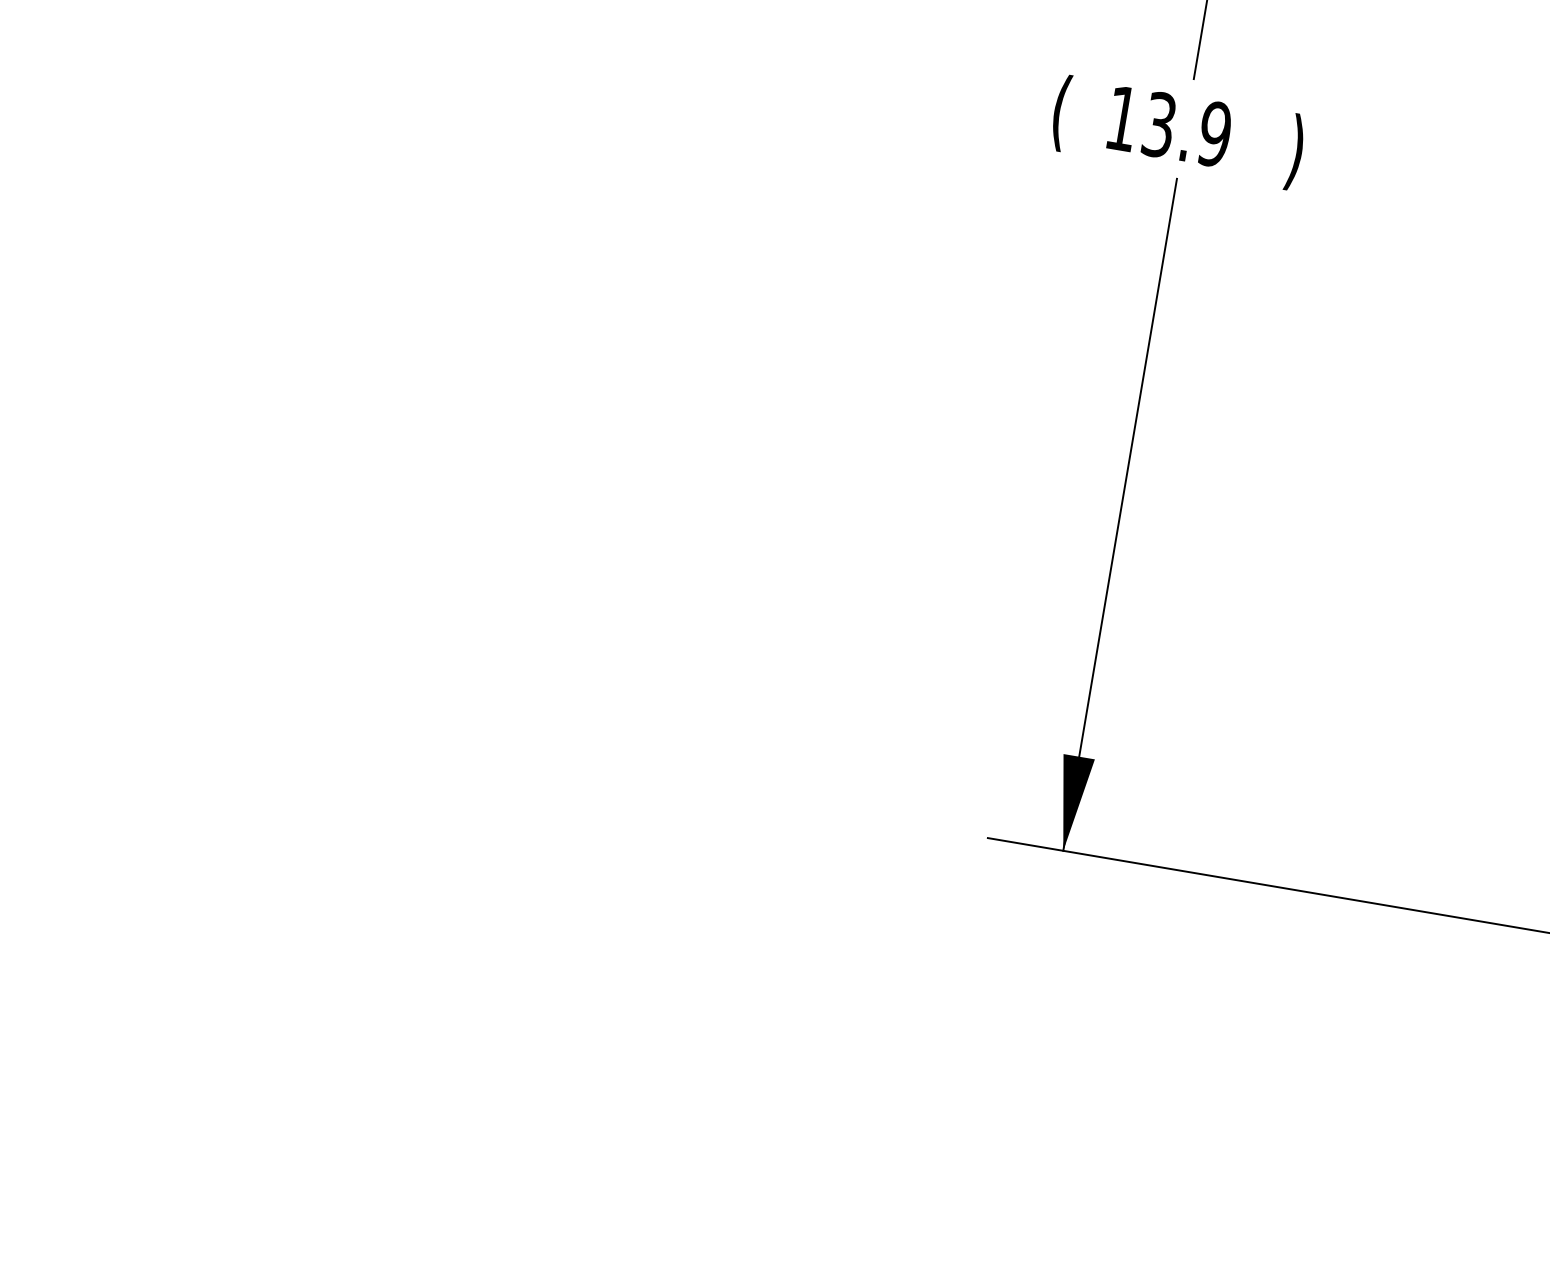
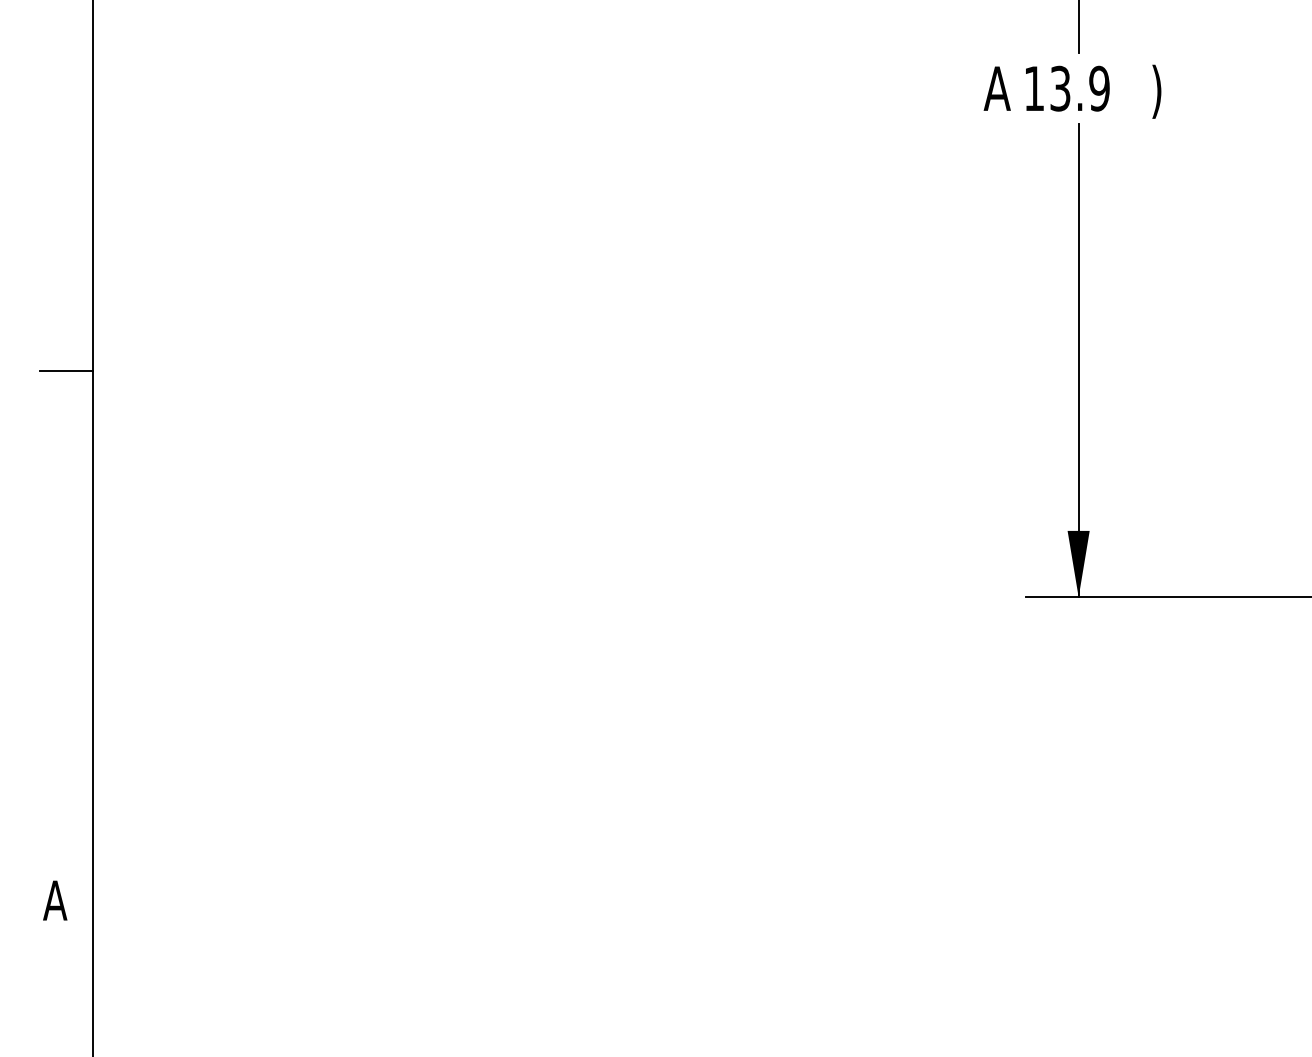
text: (1068, 113) -> (996, 91), ( -> A

